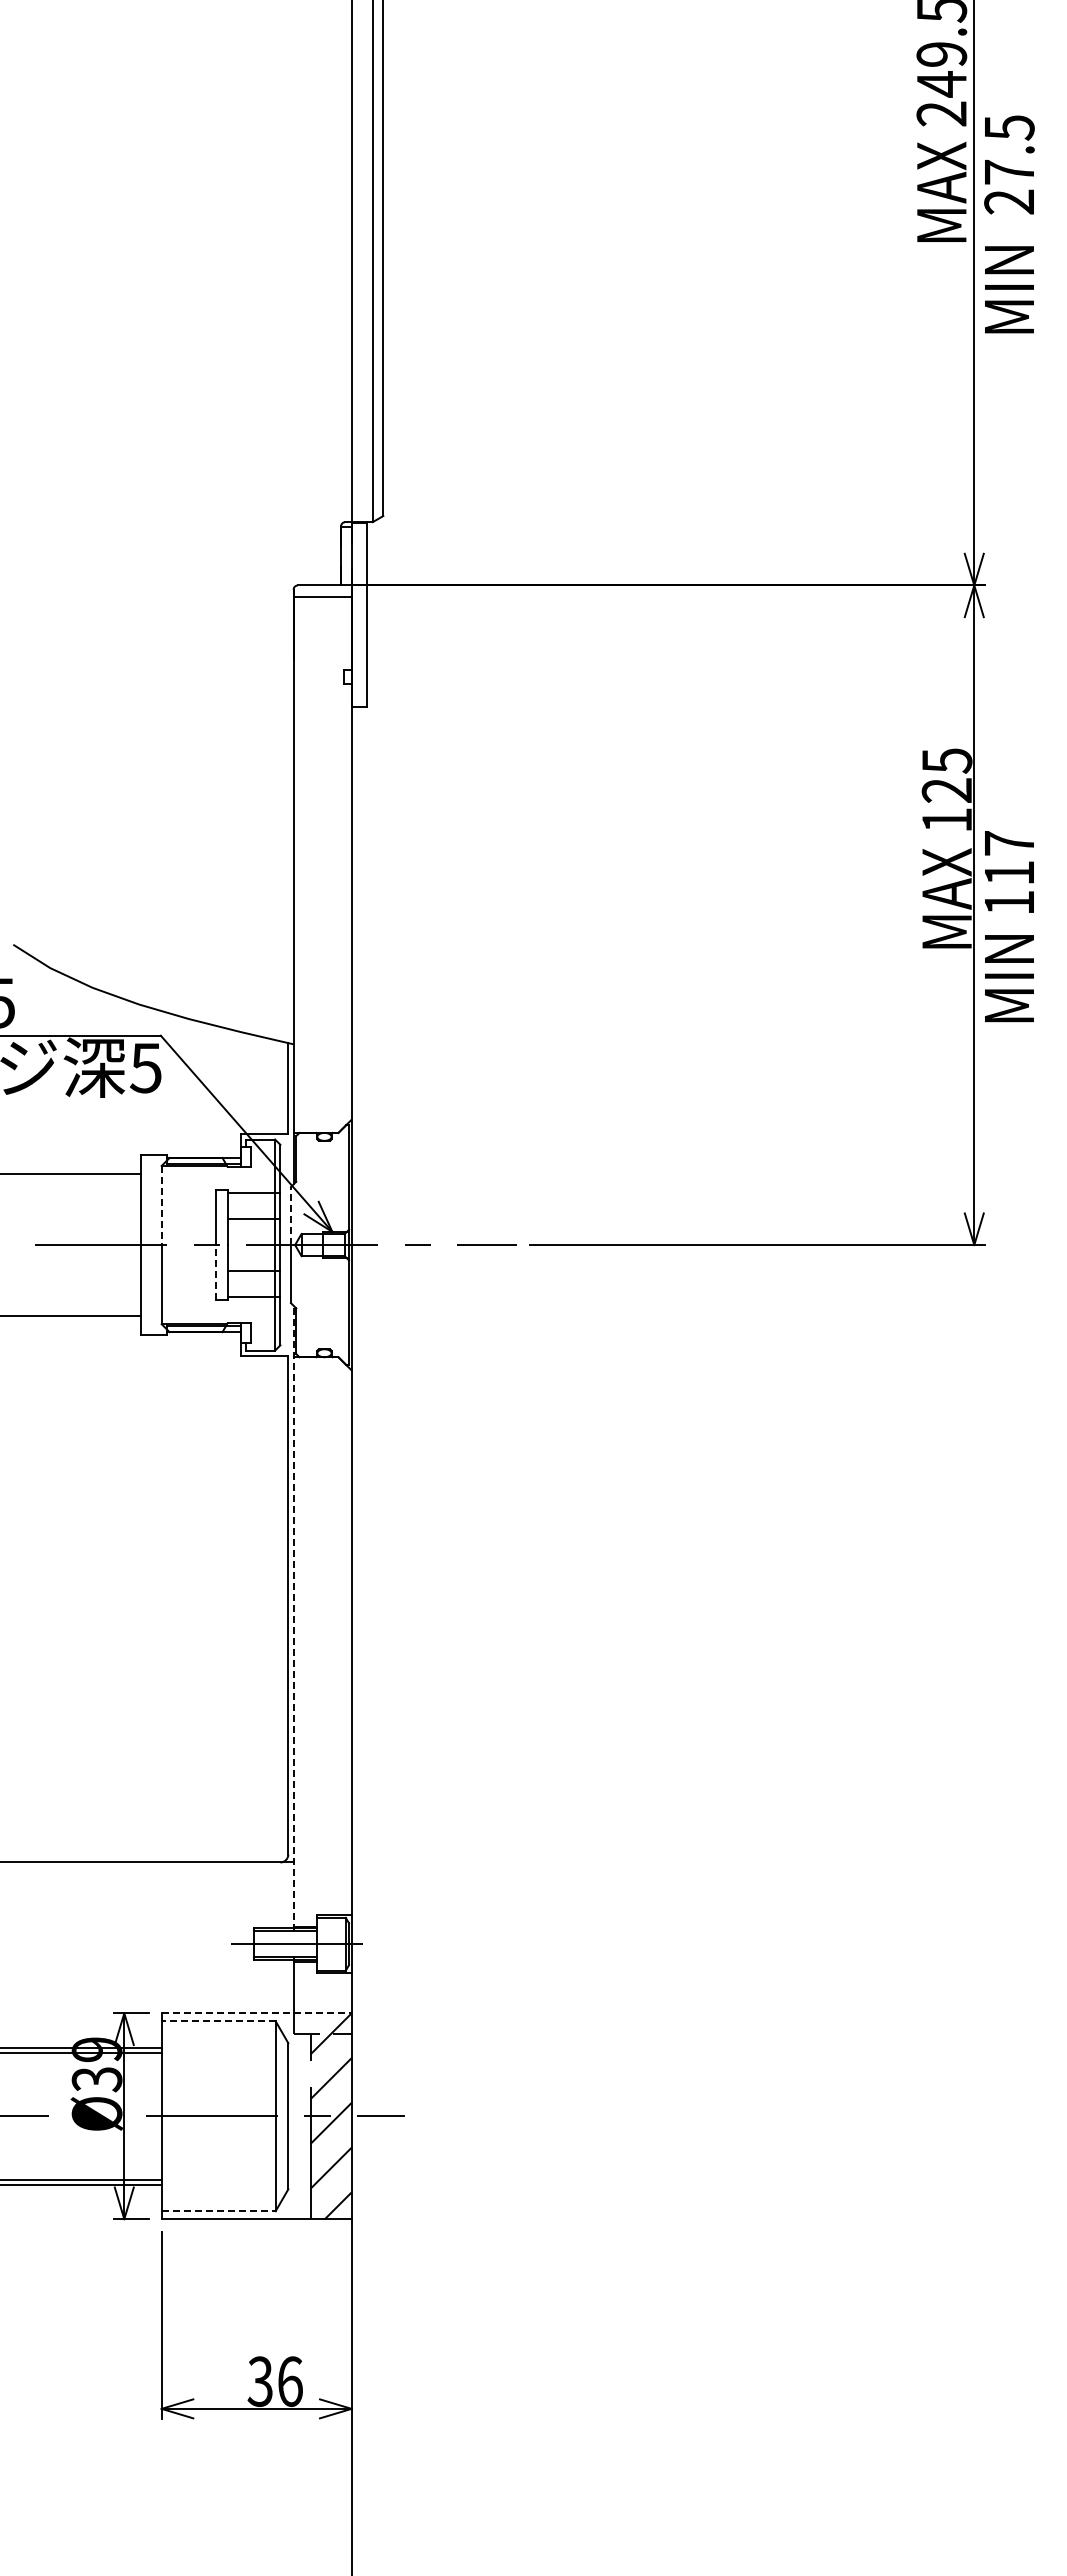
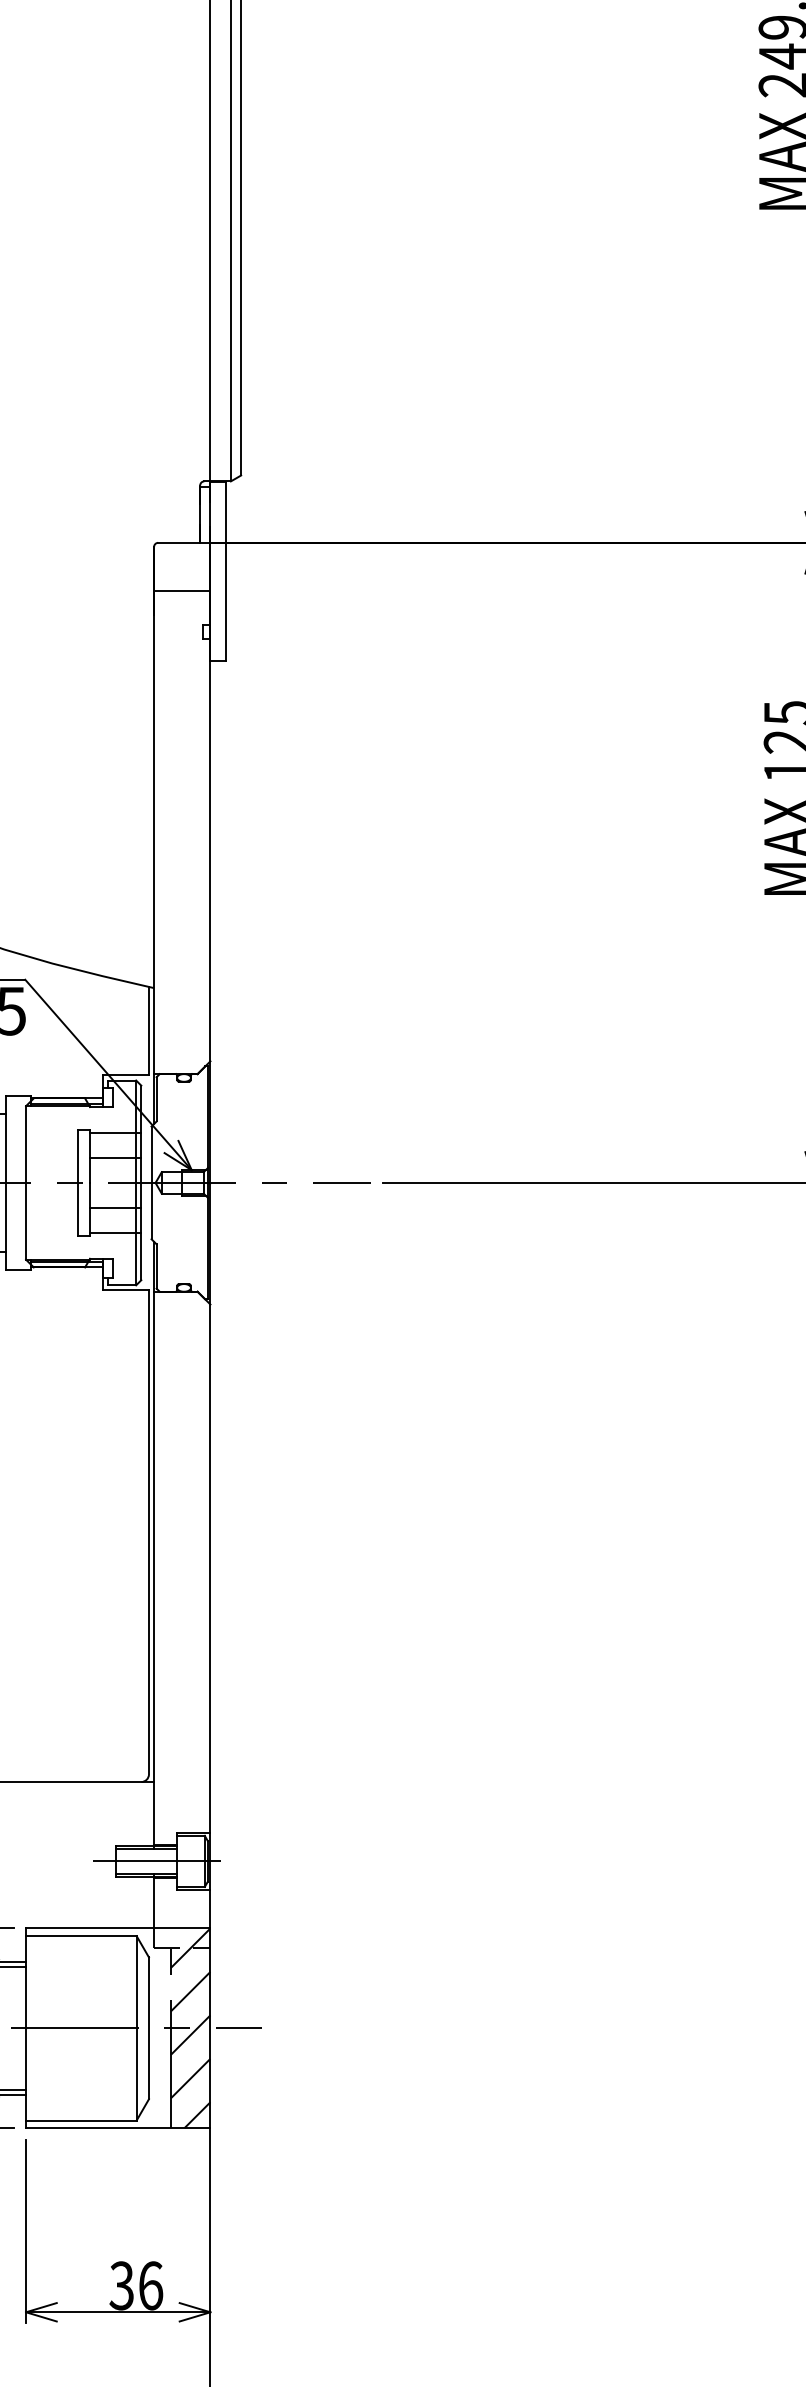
line: (322, 596) -> (182, 591), moved
line: (161, 1205) -> (25, 1144), dashed -> solid
line: (290, 1215) -> (151, 1154), dashed -> solid
line: (215, 1271) -> (78, 1208), dashed -> solid
line: (293, 1618) -> (153, 1545), dashed -> solid
line: (256, 2013) -> (118, 1928), dashed -> solid
line: (218, 2021) -> (81, 1936), dashed -> solid
line: (218, 2211) -> (81, 2120), dashed -> solid

